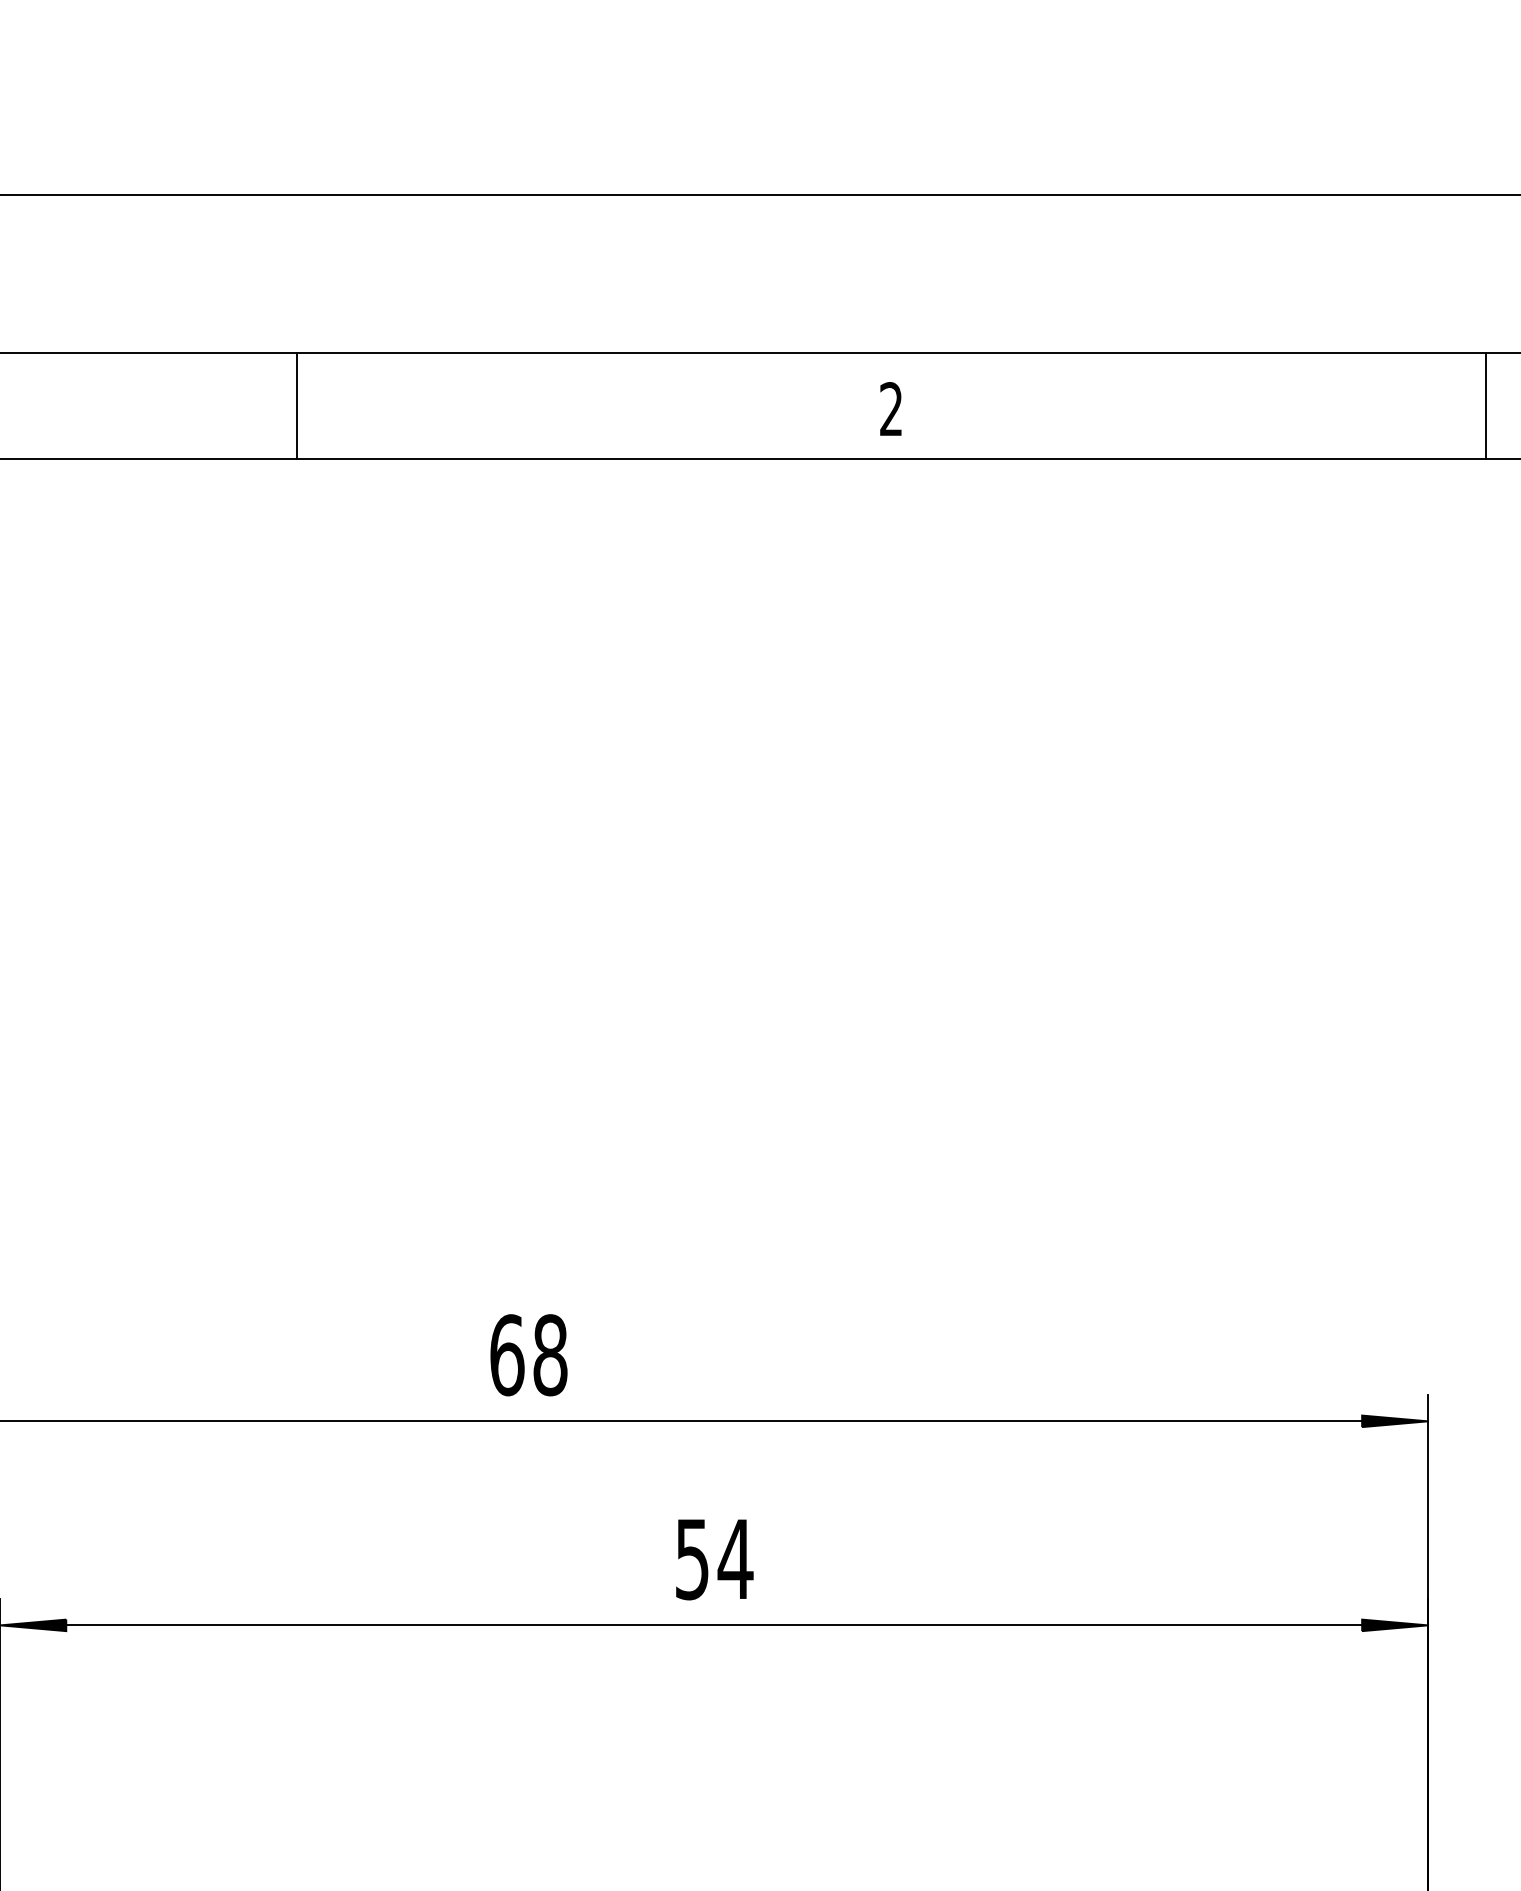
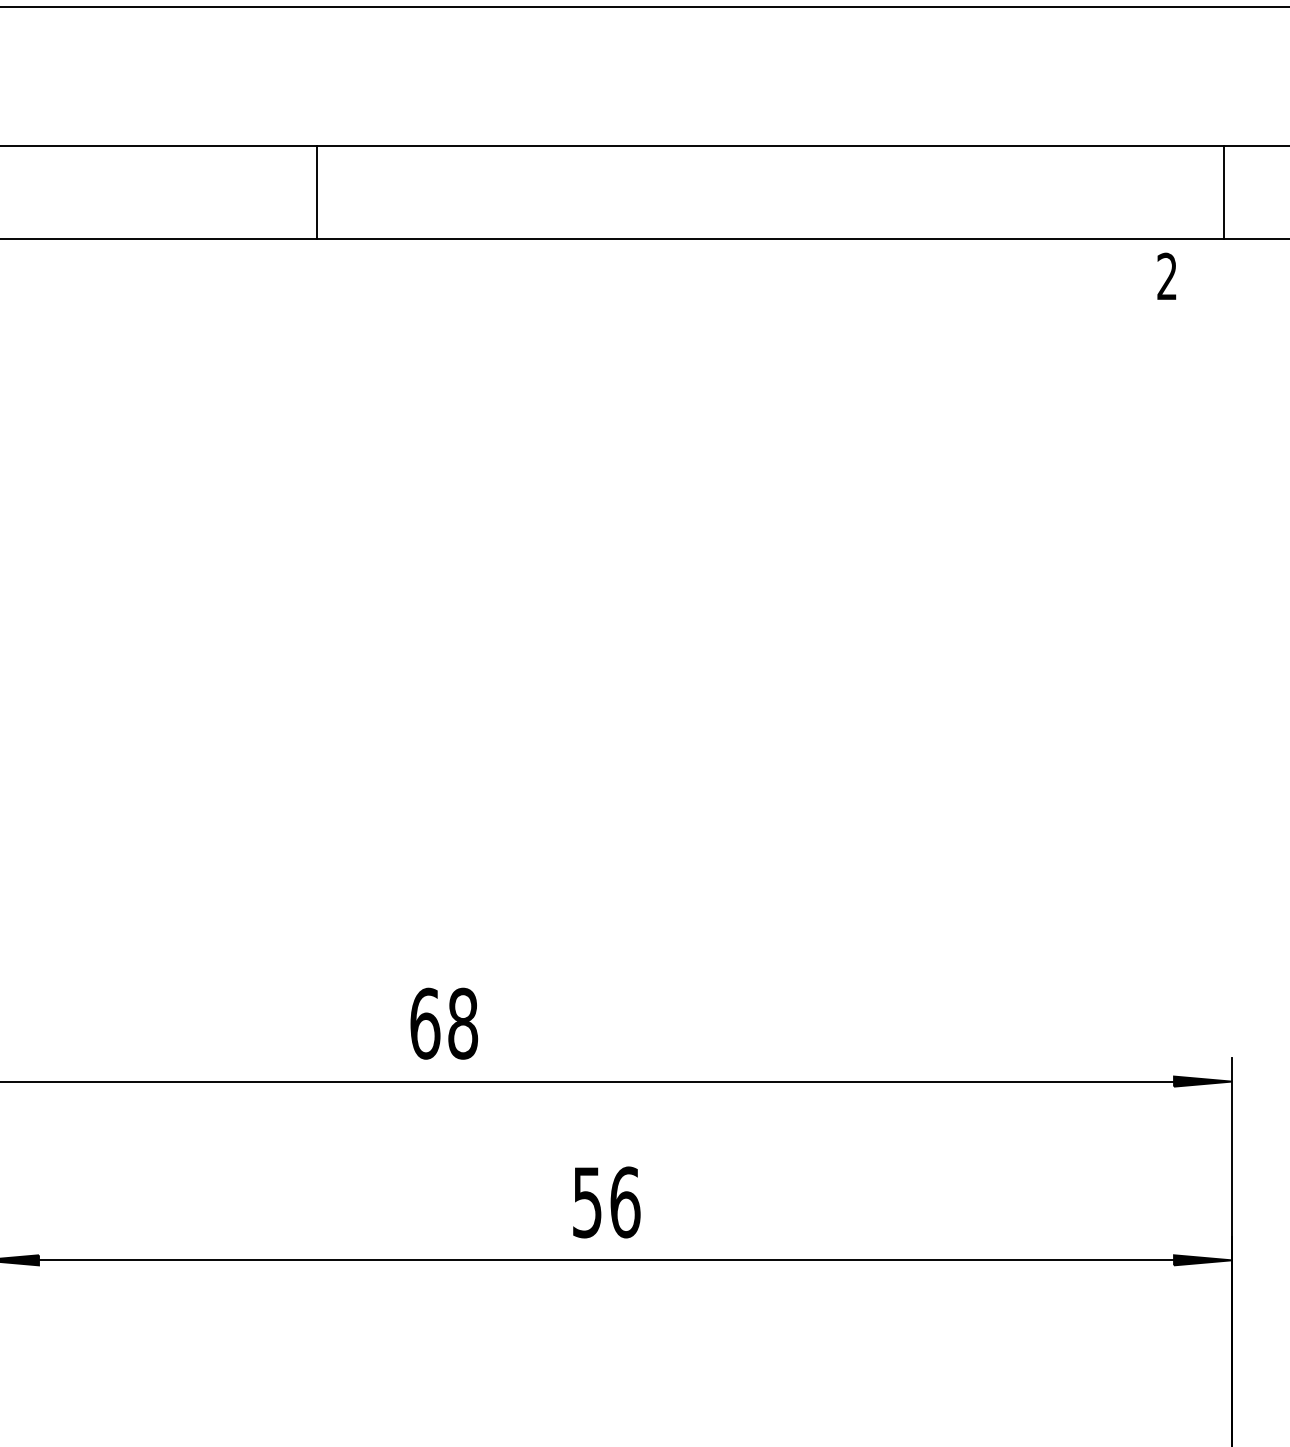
line: (296, 405) -> (316, 191), moved
line: (1486, 405) -> (1224, 191), moved
text: (890, 408) -> (1166, 275), moved
text: (735, 1559) -> (625, 1202), 54 -> 56

